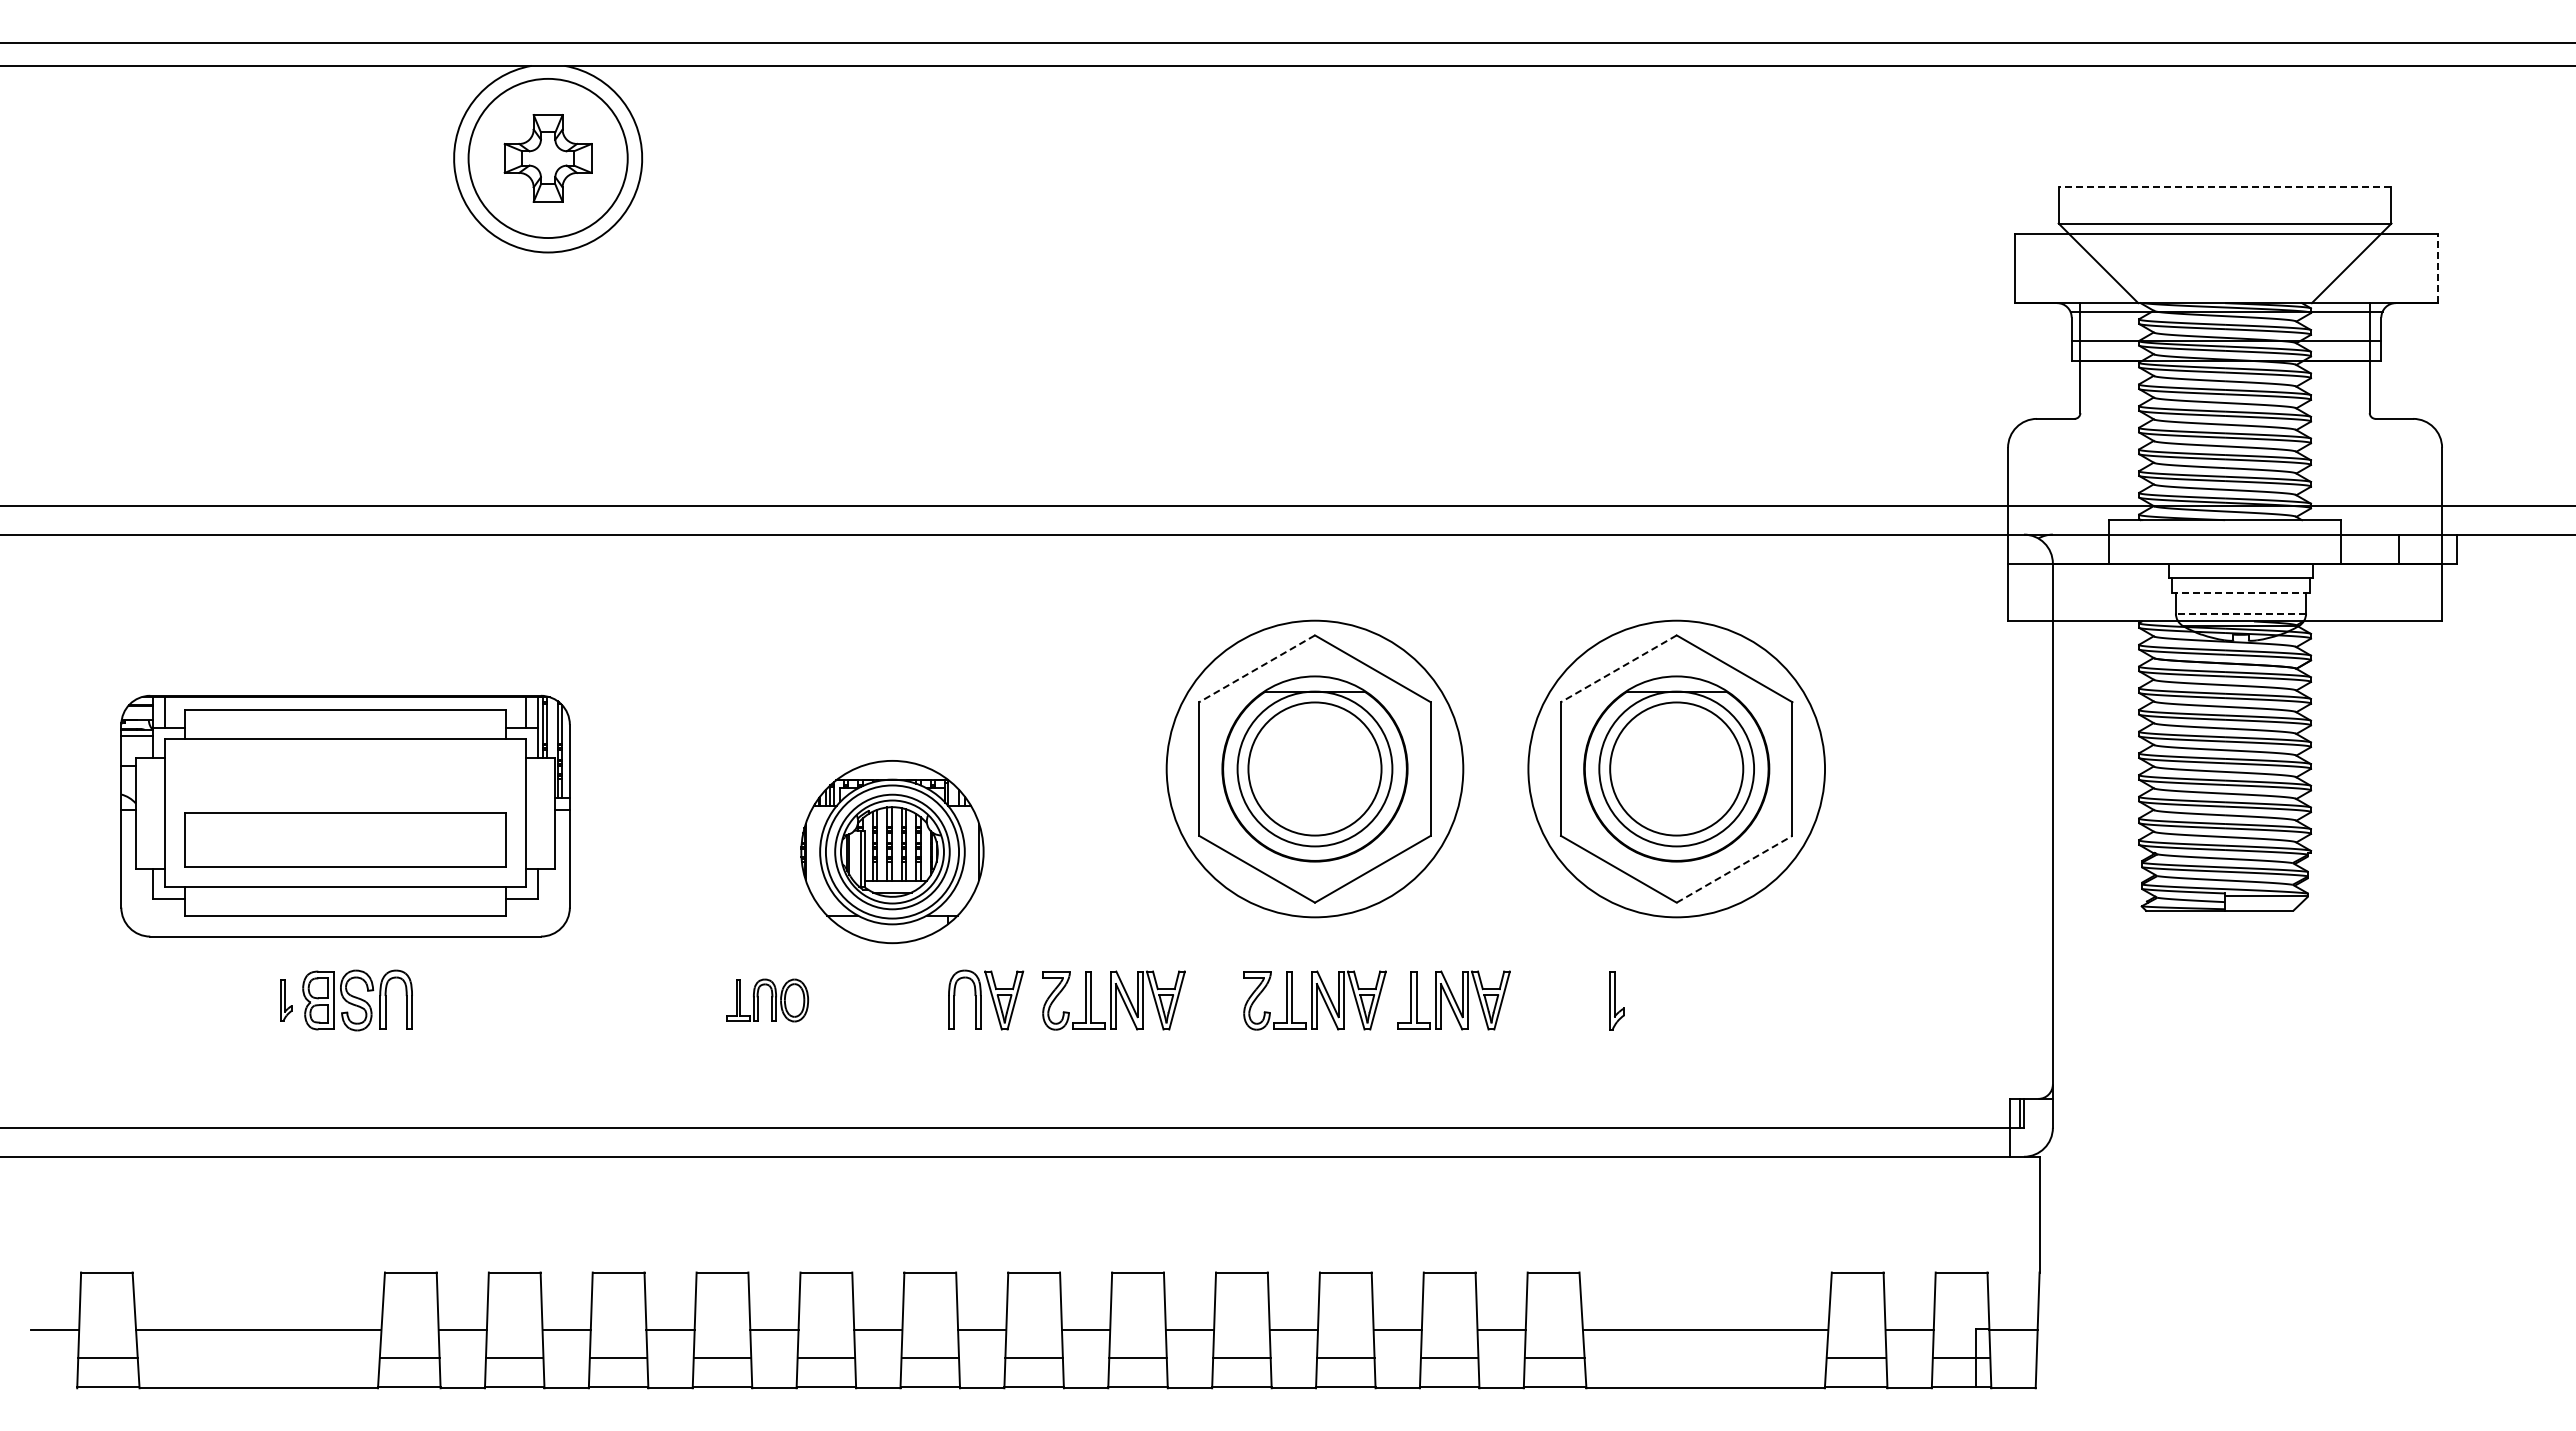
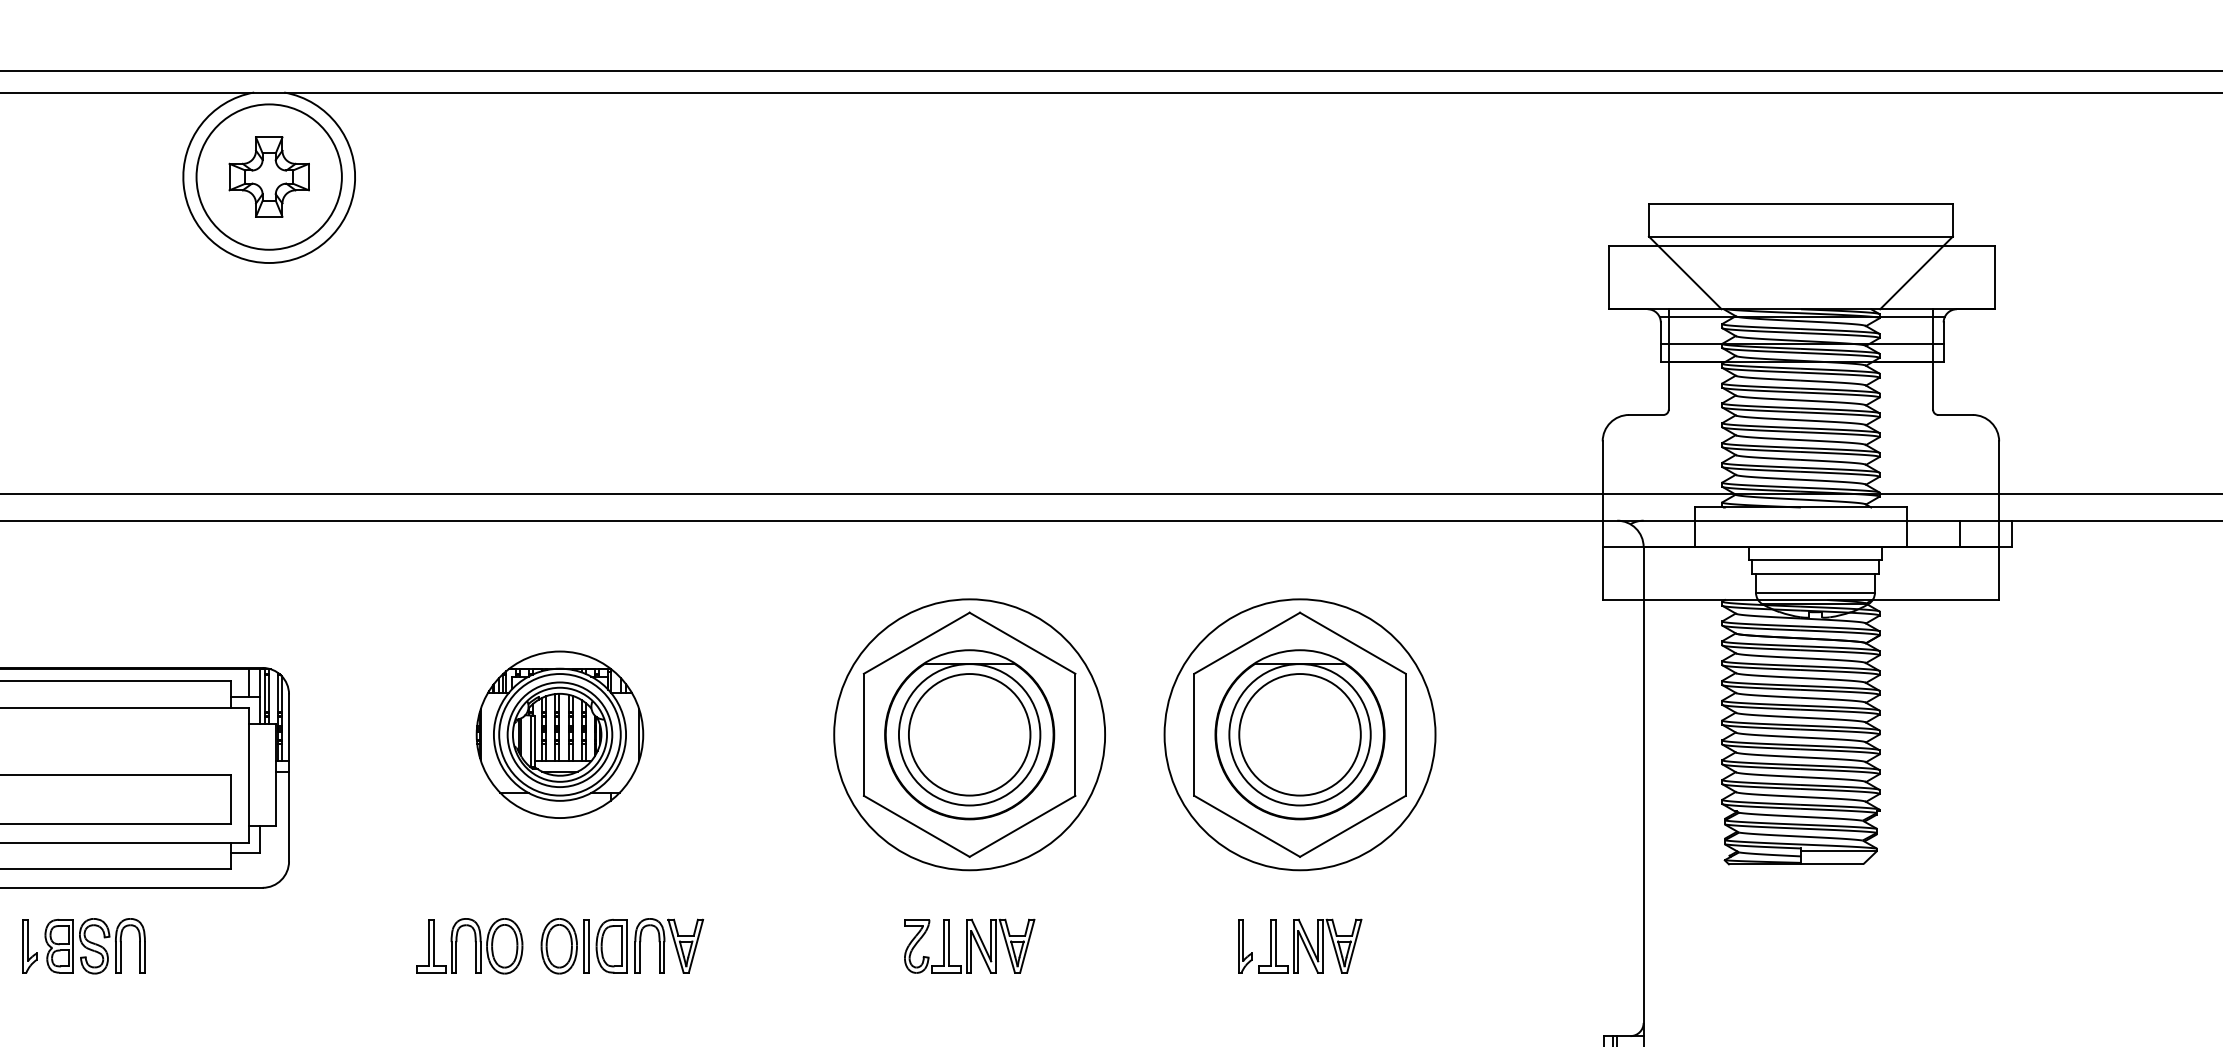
line: (2224, 187) -> (1800, 203), dashed -> solid
line: (2437, 268) -> (1994, 277), dashed -> solid
line: (2240, 592) -> (1815, 573), dashed -> solid
line: (2240, 613) -> (1815, 592), dashed -> solid
line: (1257, 668) -> (917, 642), dashed -> solid
line: (1618, 668) -> (1246, 642), dashed -> solid
part: (892, 852) -> (560, 735), moved
line: (1734, 869) -> (1352, 826), dashed -> solid
part: (286, 1000) -> (30, 946), size x1.43
part: (767, 1000) -> (469, 946), size x1.43
part: (892, 1000) -> (583, 946), added
part: (1113, 1000) -> (785, 946), removed
part: (1453, 1000) -> (1309, 946), moved

